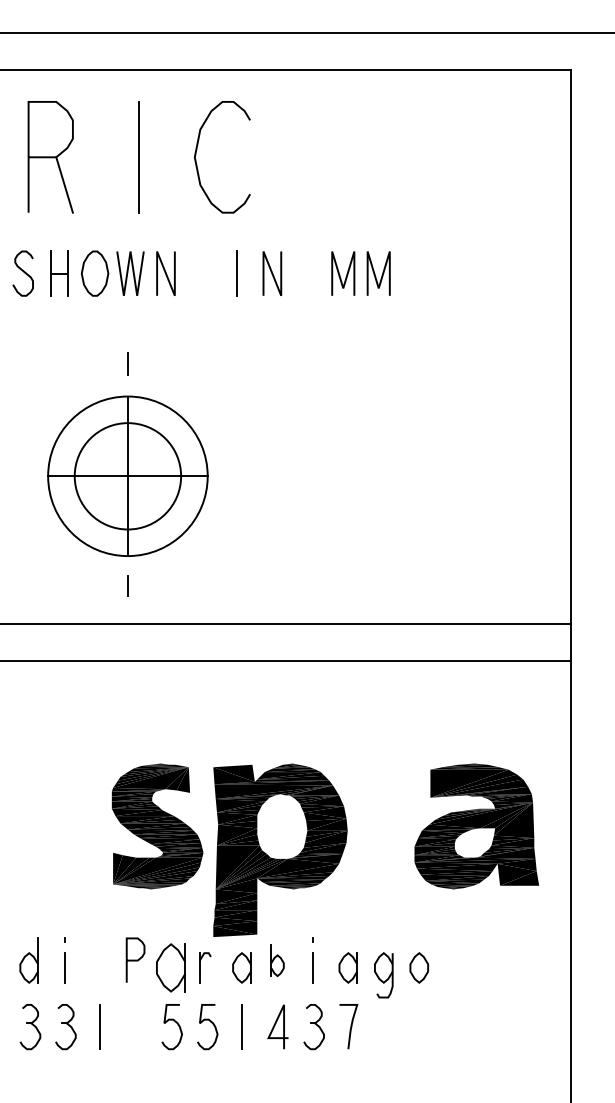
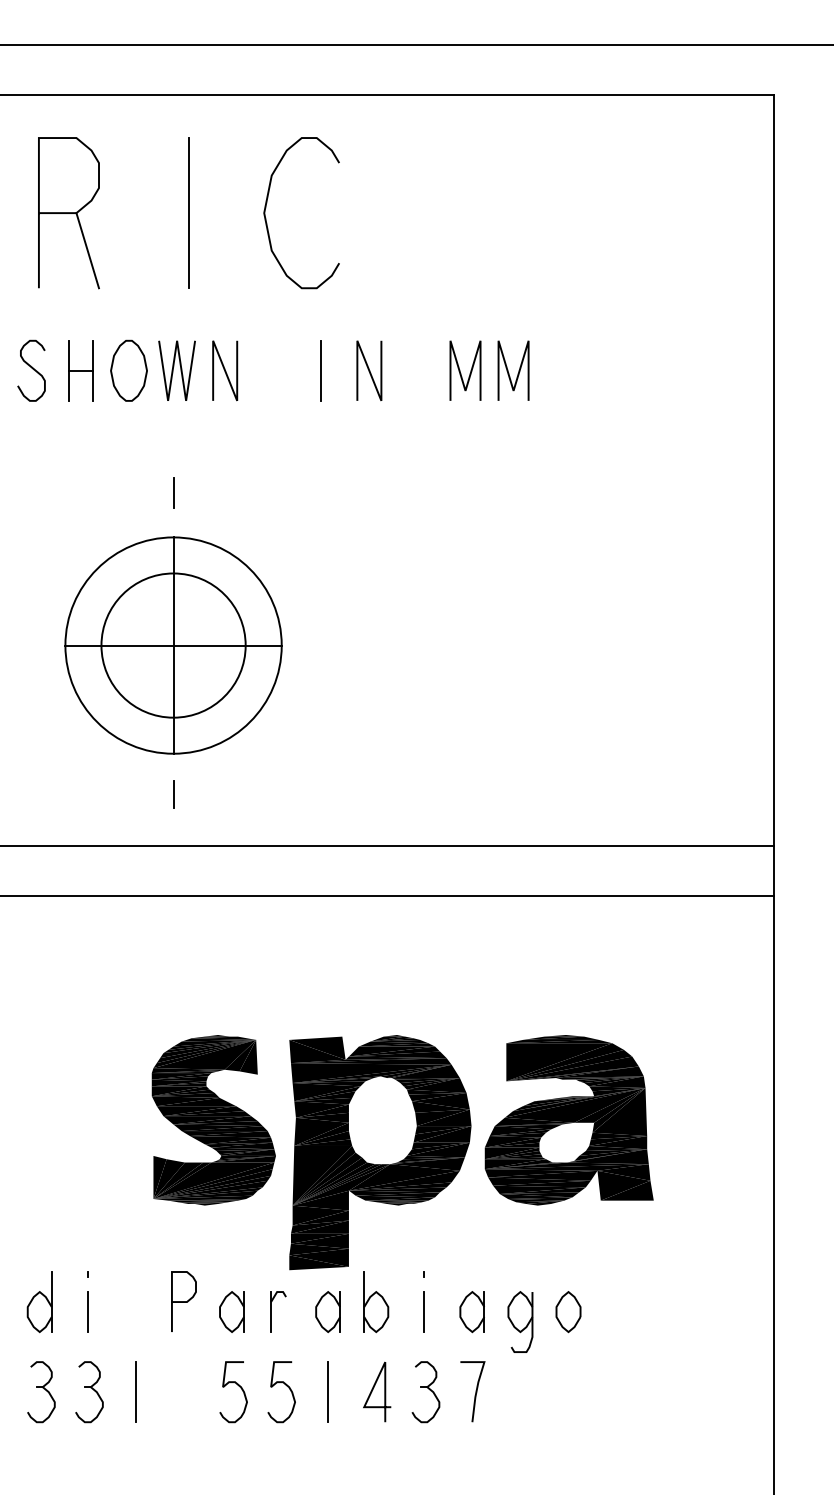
part: (476, 826) -> (568, 1120), moved
part: (277, 960) -> (376, 1301), size x1.43
part: (170, 967) -> (231, 1311), size x0.62

